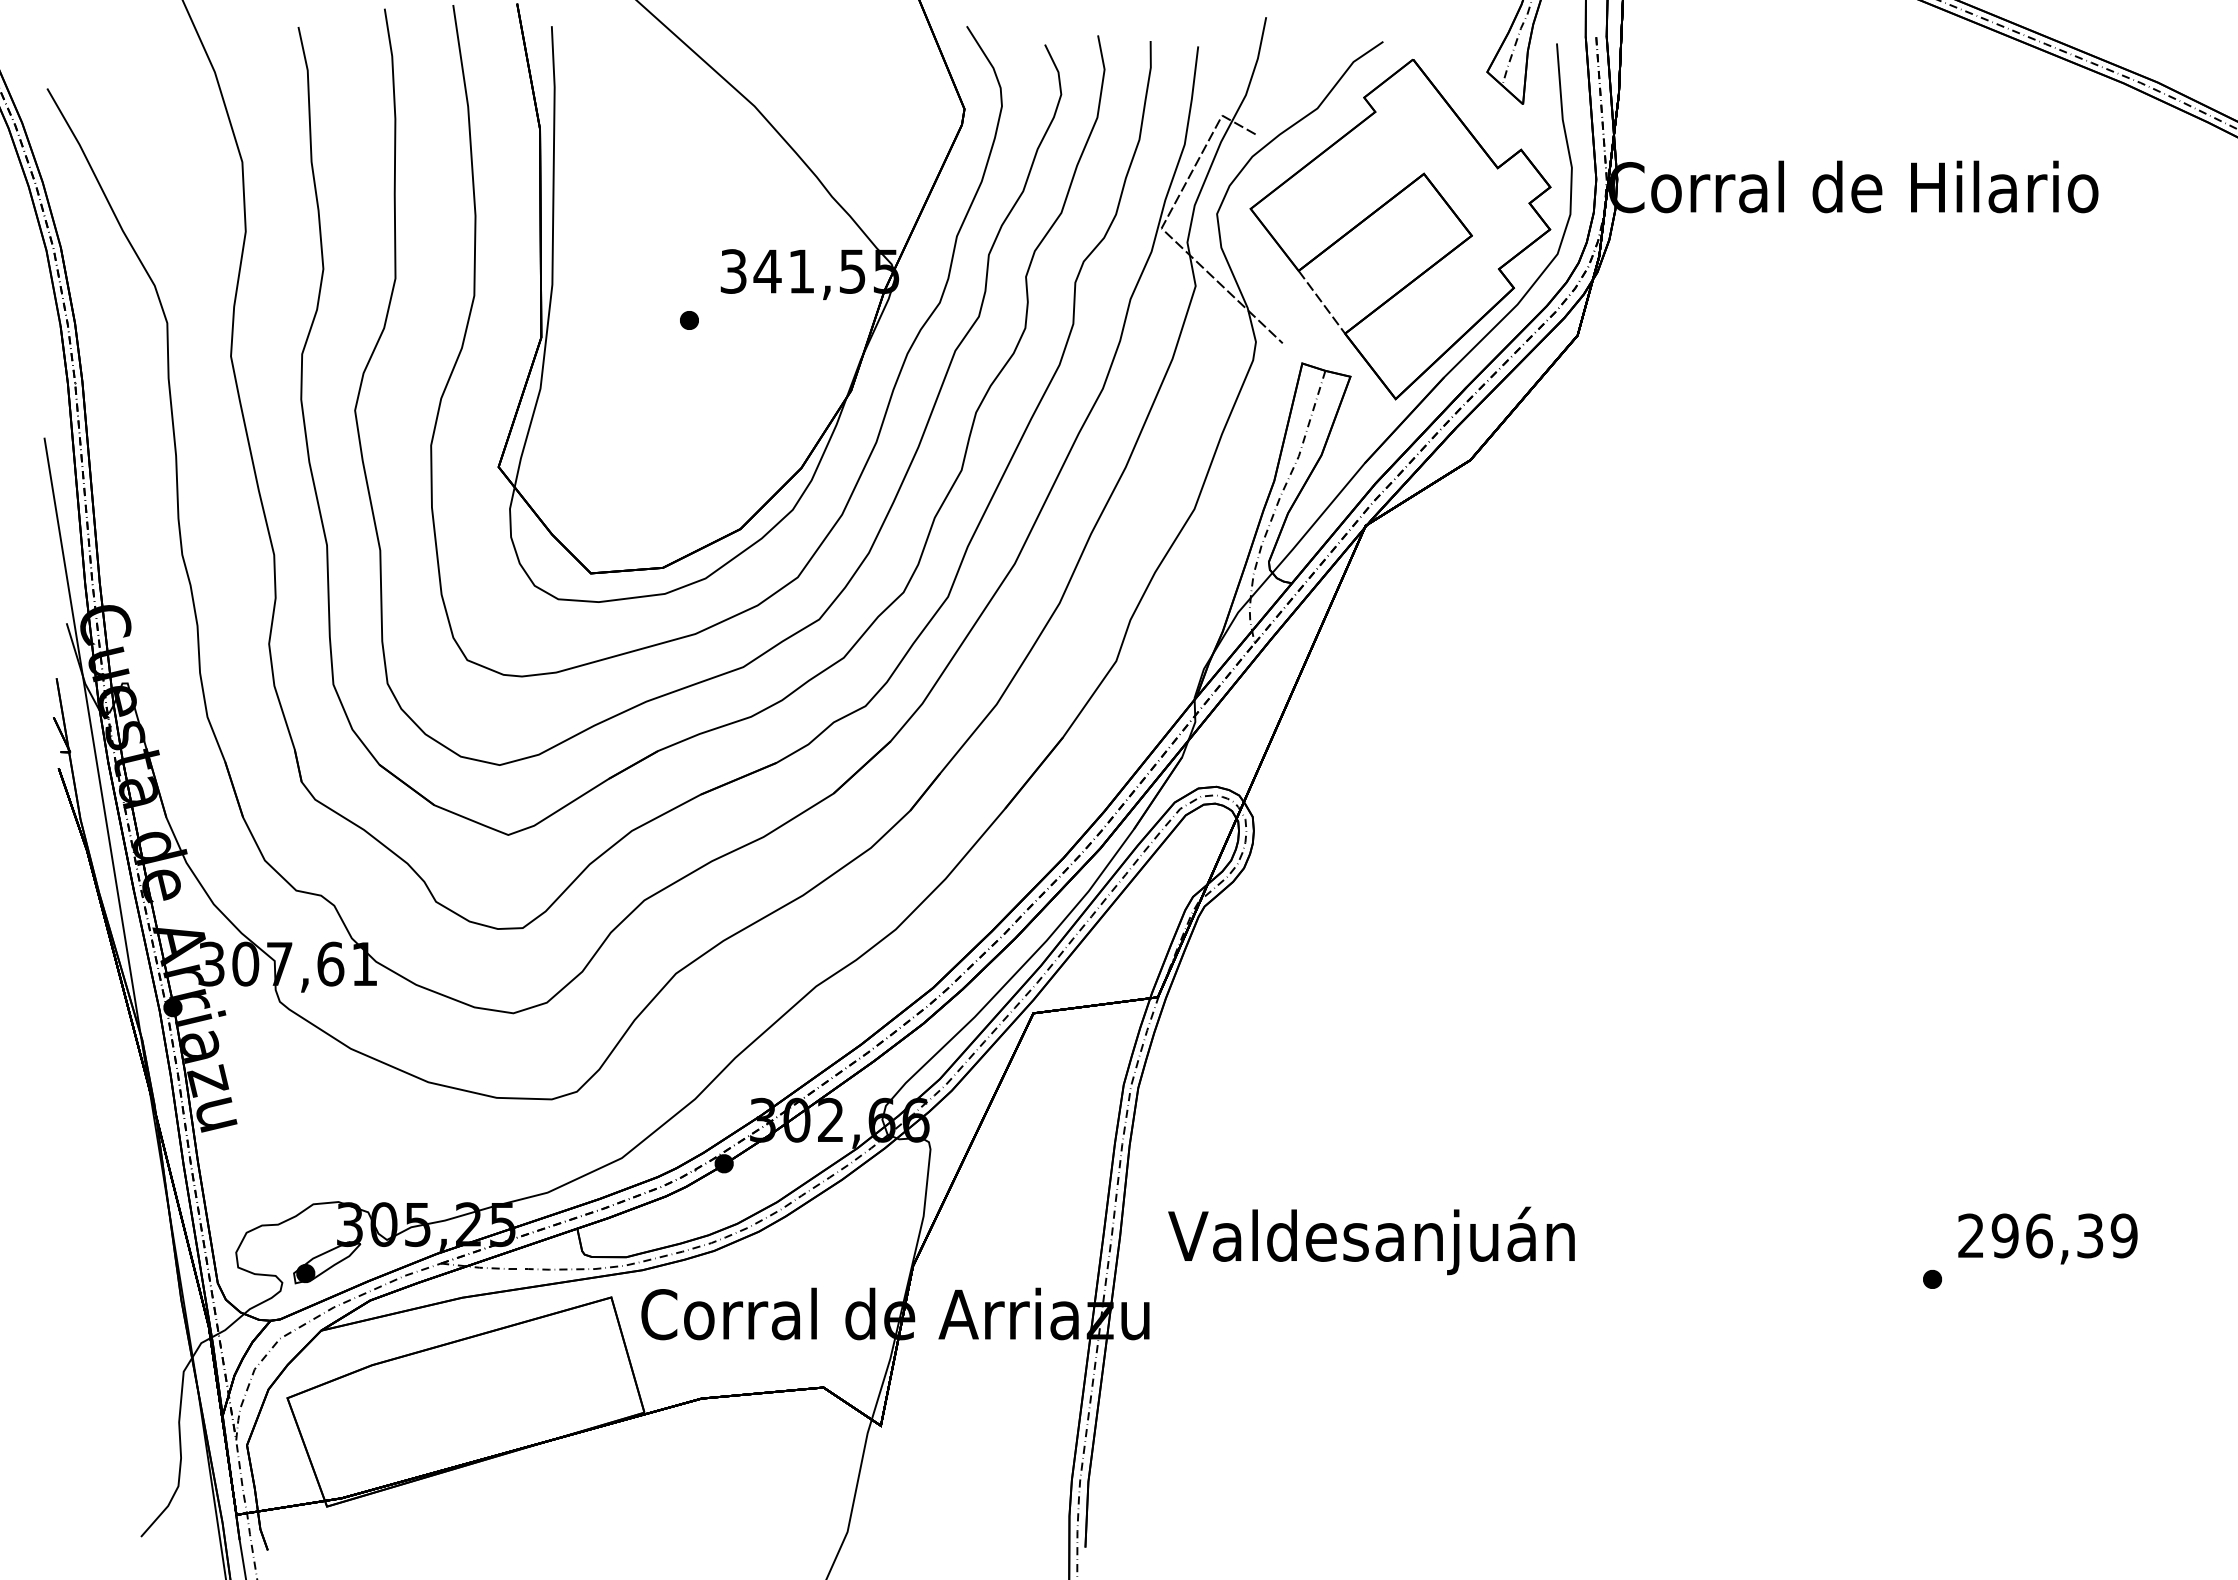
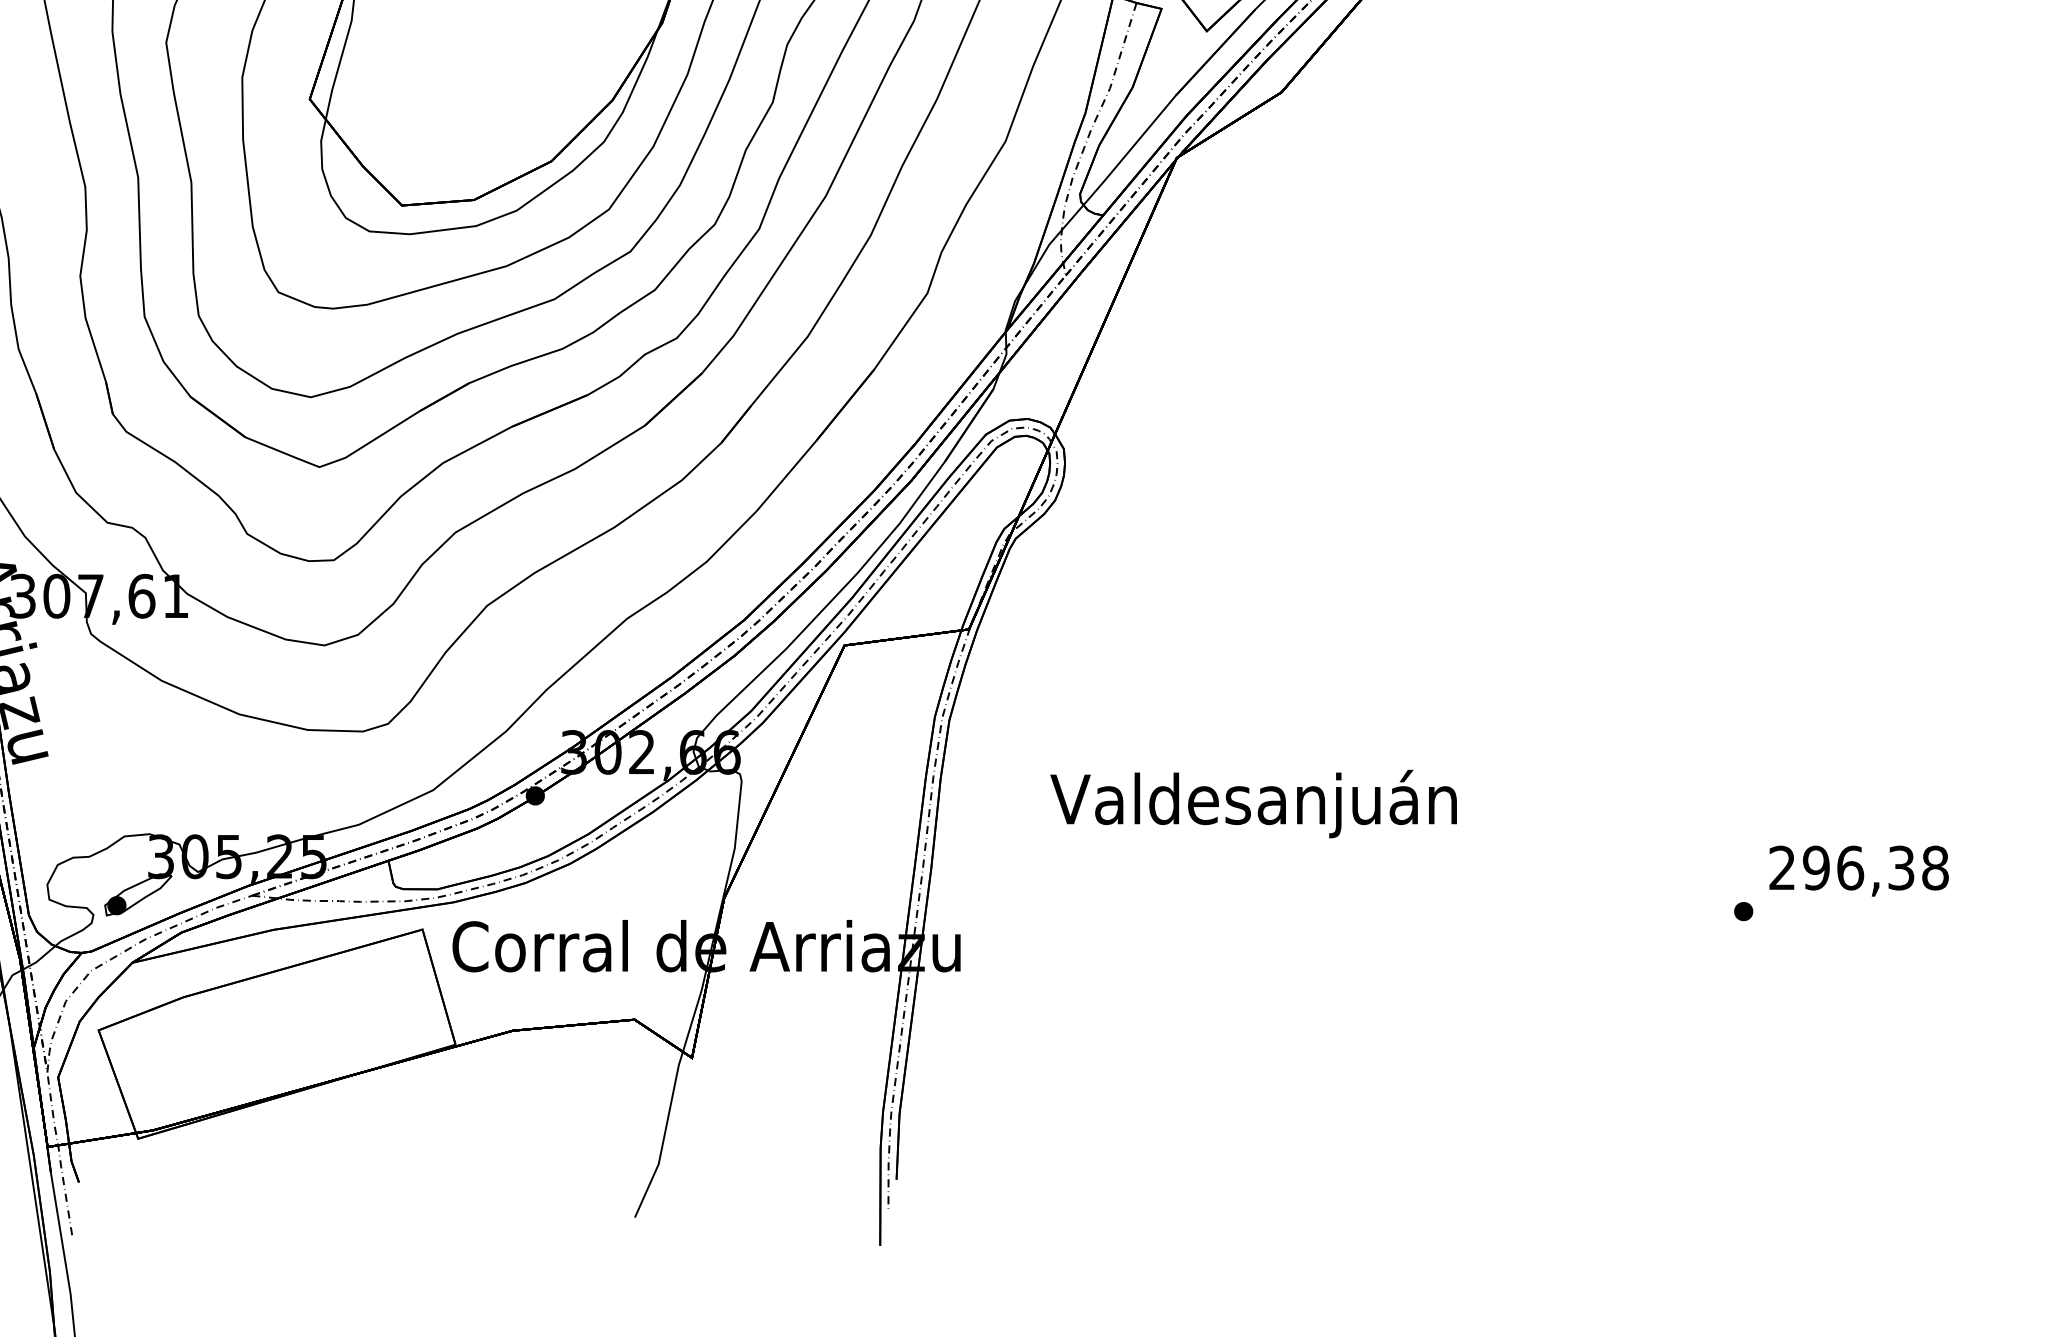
text: (2123, 1235) -> (1934, 867), 296,39 -> 296,38
text: (1371, 1240) -> (1253, 803), moved

